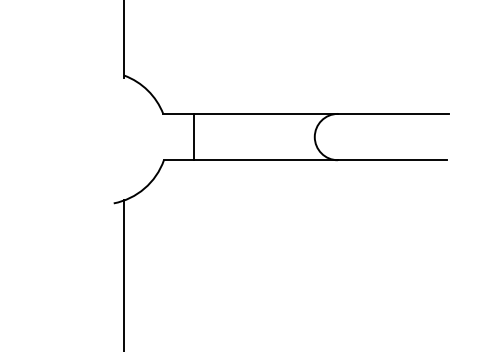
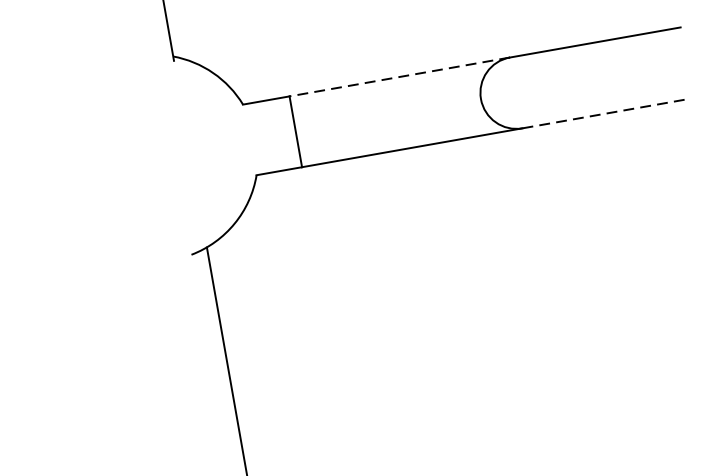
line: (265, 113) -> (399, 76), solid -> dashed
line: (392, 160) -> (606, 114), solid -> dashed

